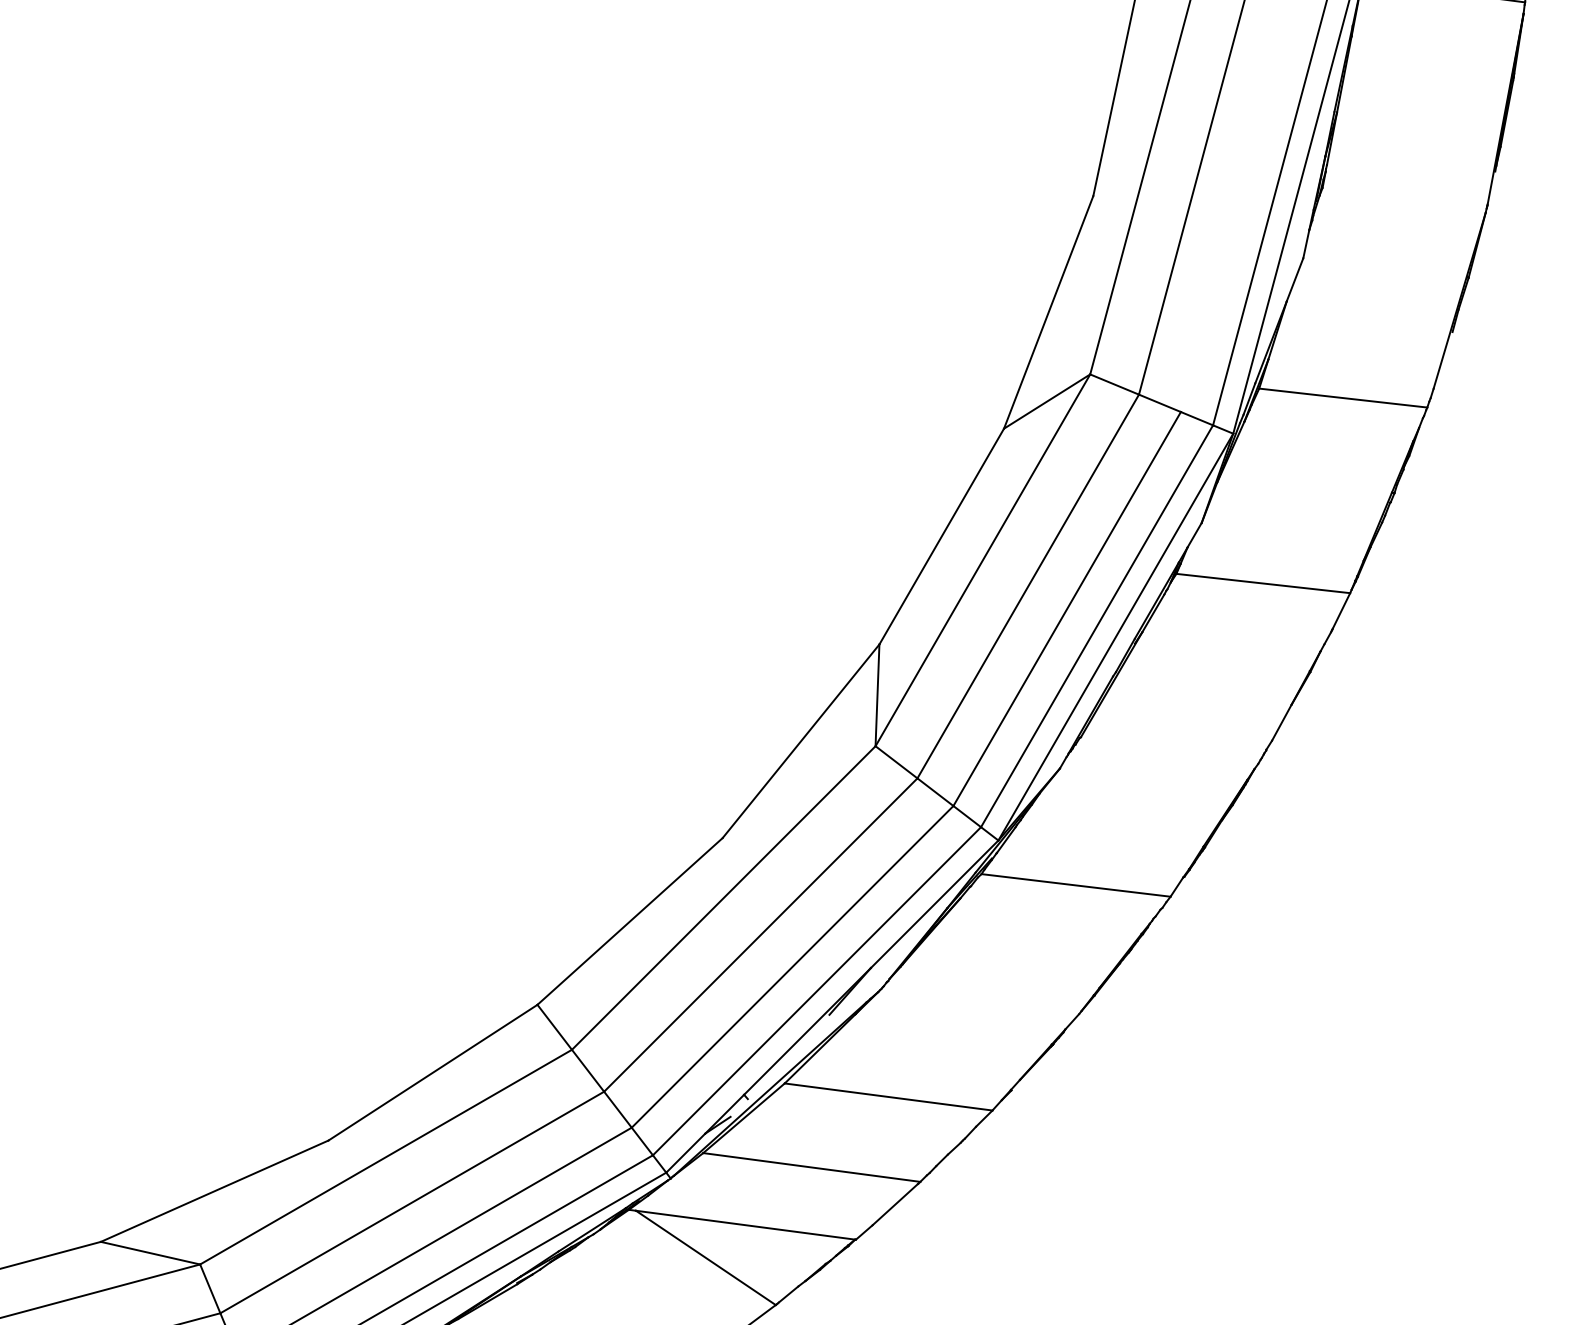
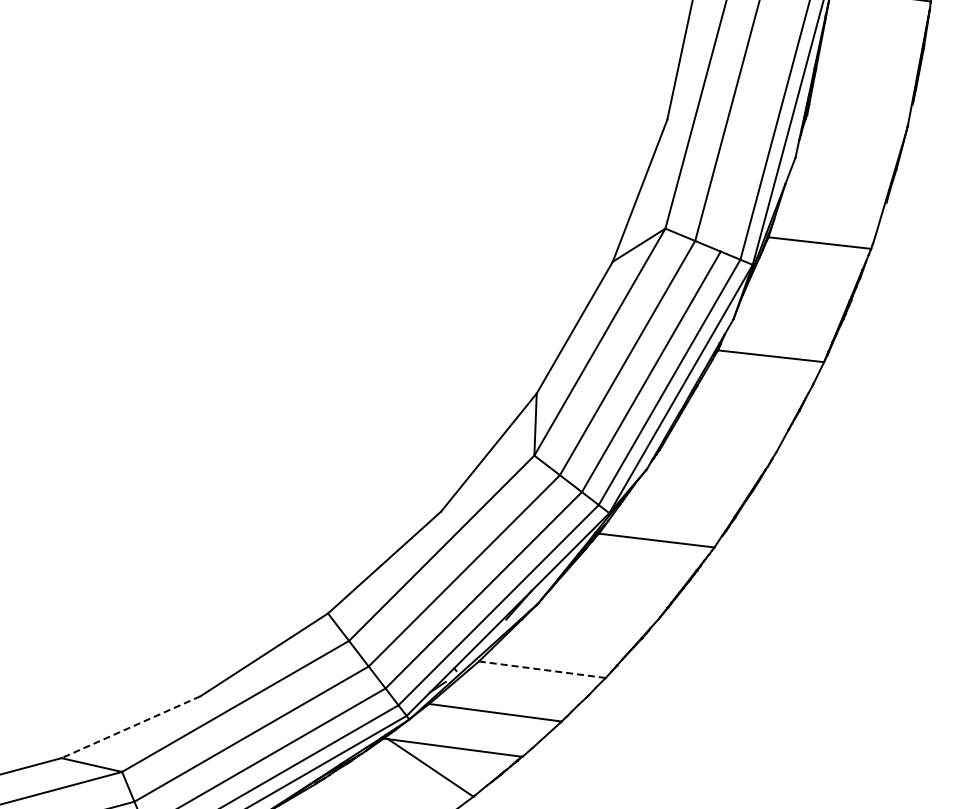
line: (888, 1096) -> (542, 669), solid -> dashed
line: (213, 1191) -> (130, 727), solid -> dashed

